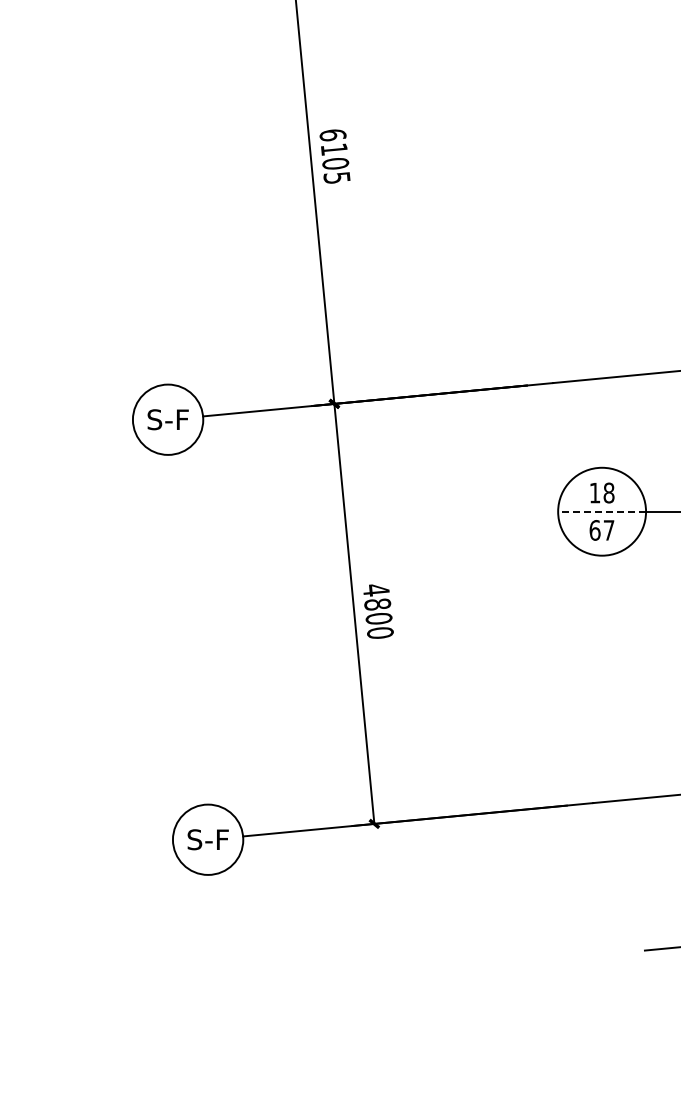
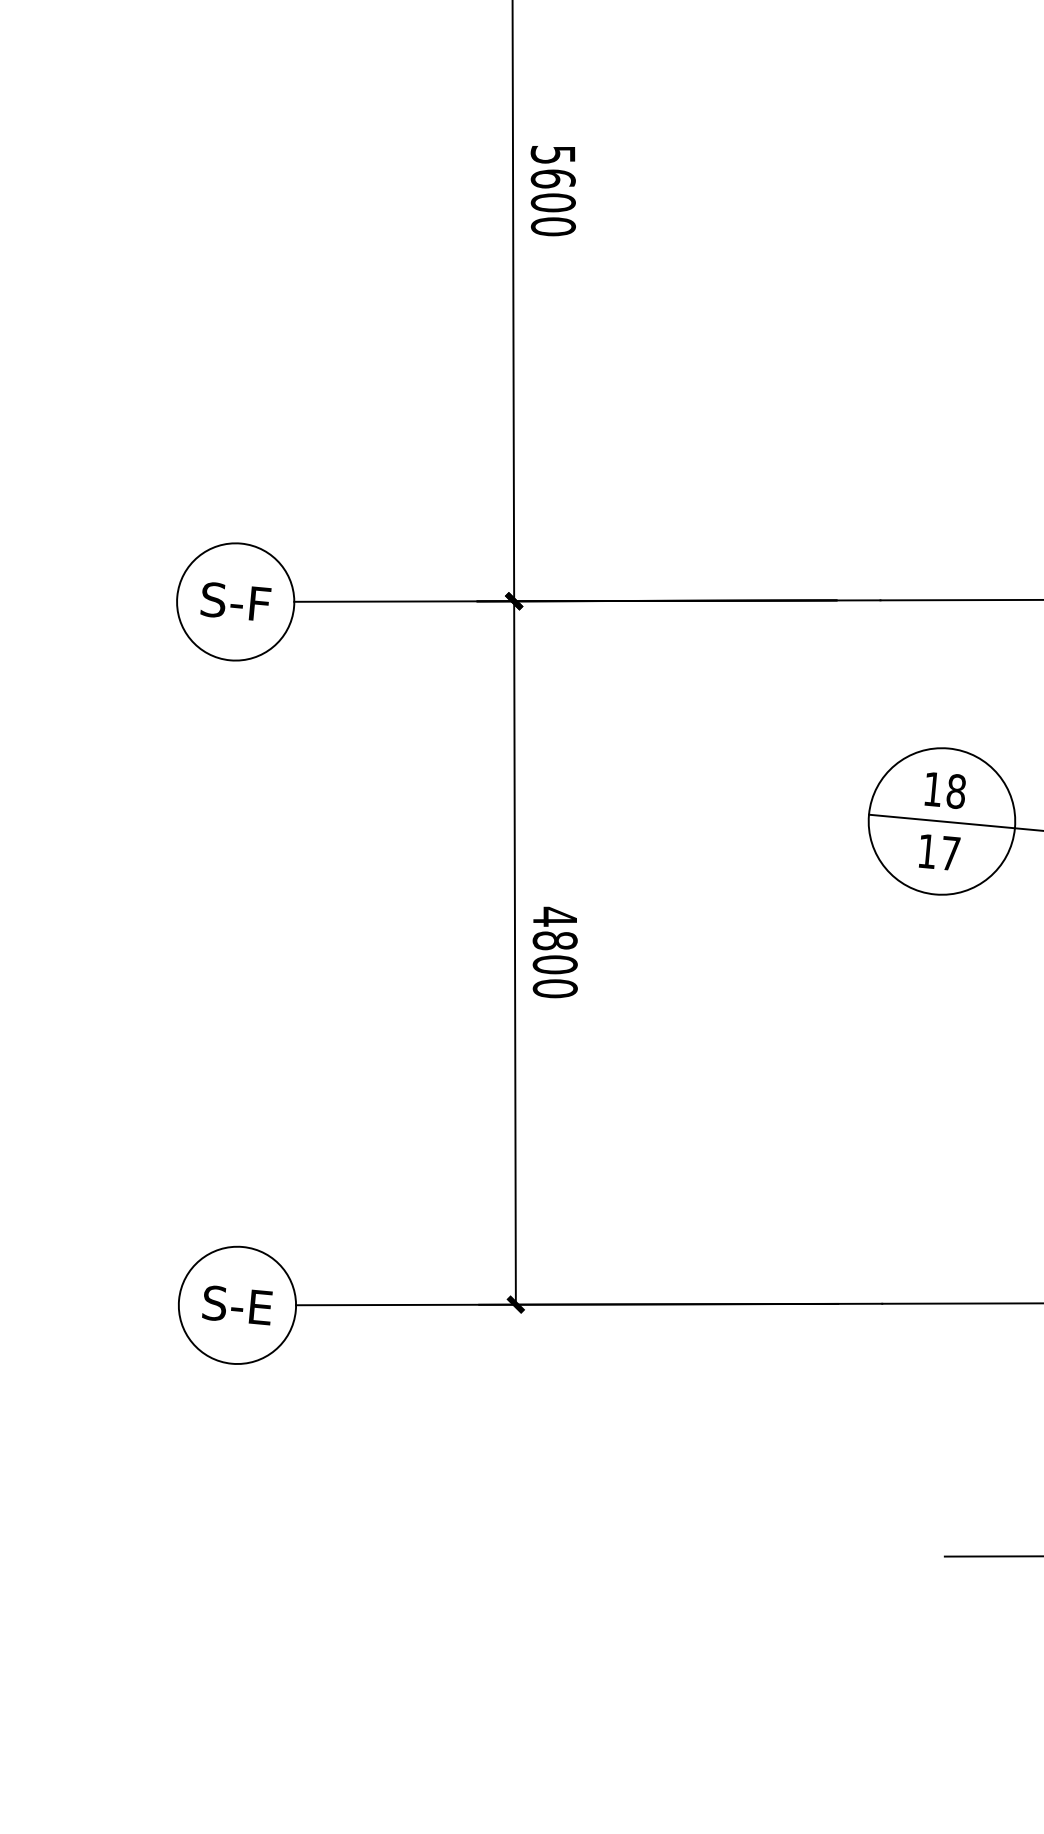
text: (334, 156) -> (552, 190), 6105 -> 5600
line: (602, 511) -> (942, 821), dashed -> solid
text: (594, 530) -> (926, 851), 67 -> 17
text: (209, 839) -> (239, 1305), S-F -> S-E

